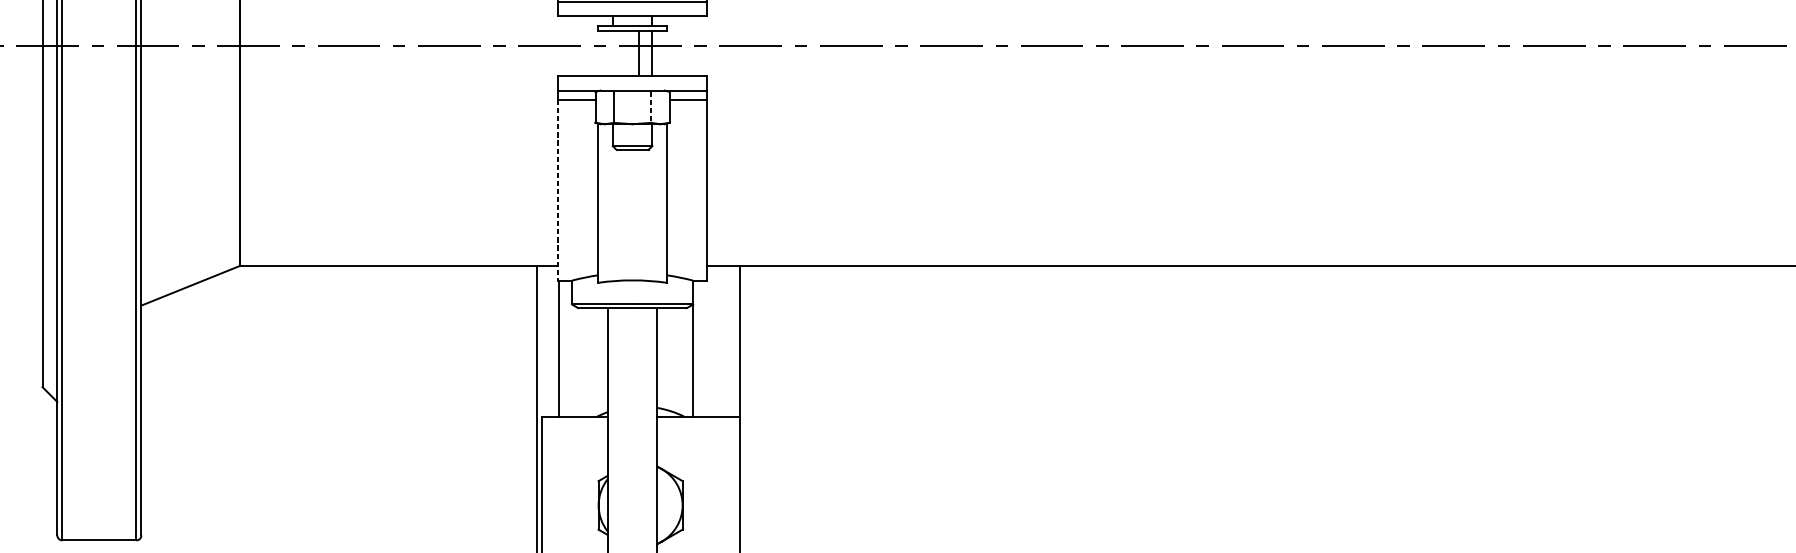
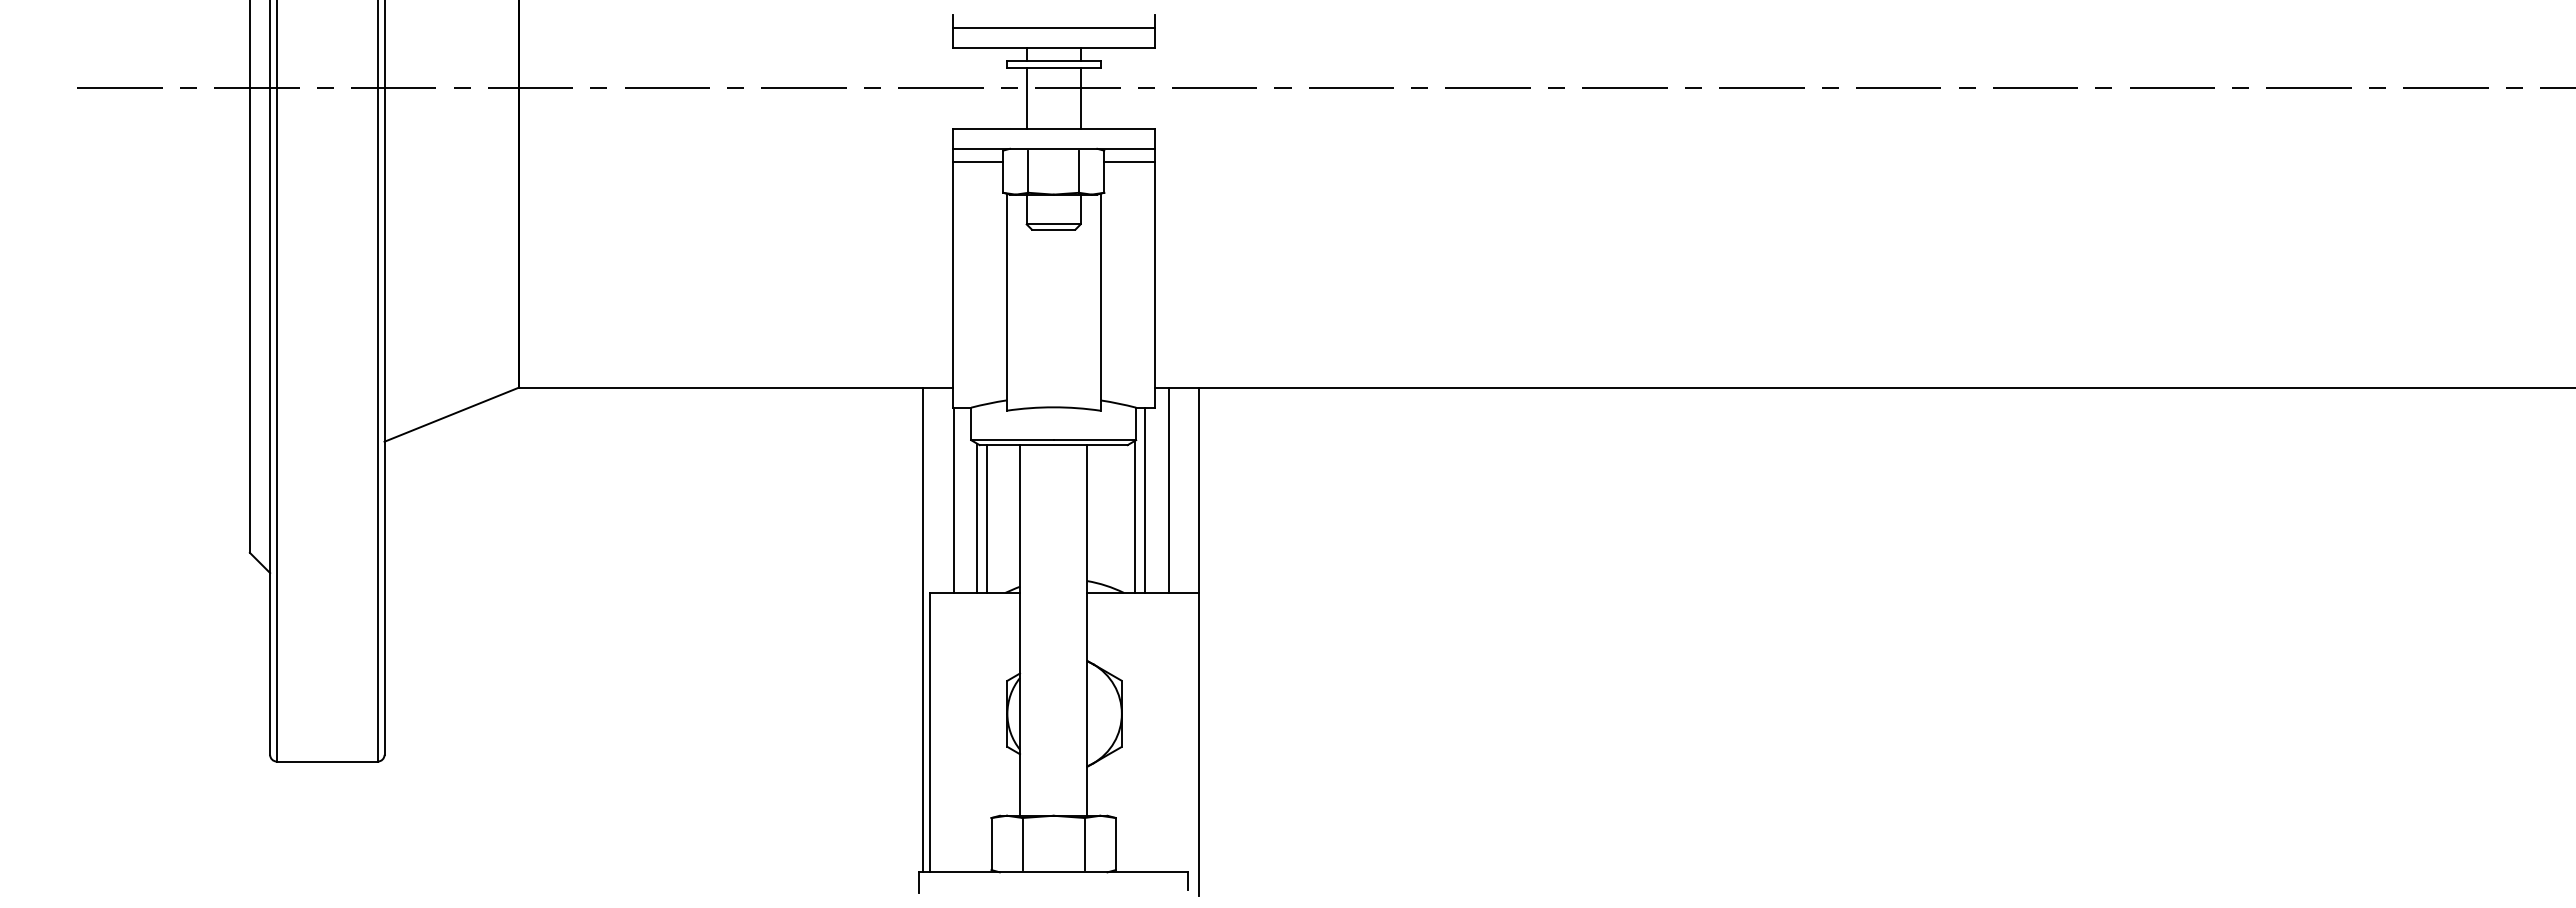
line: (638, 53) -> (1026, 98), moved
line: (650, 107) -> (1078, 172), dashed -> solid
line: (558, 190) -> (952, 284), dashed -> solid
line: (717, 340) -> (1169, 489), added
line: (699, 348) -> (1145, 499), added
line: (576, 361) -> (977, 517), added
line: (584, 361) -> (987, 518), added

